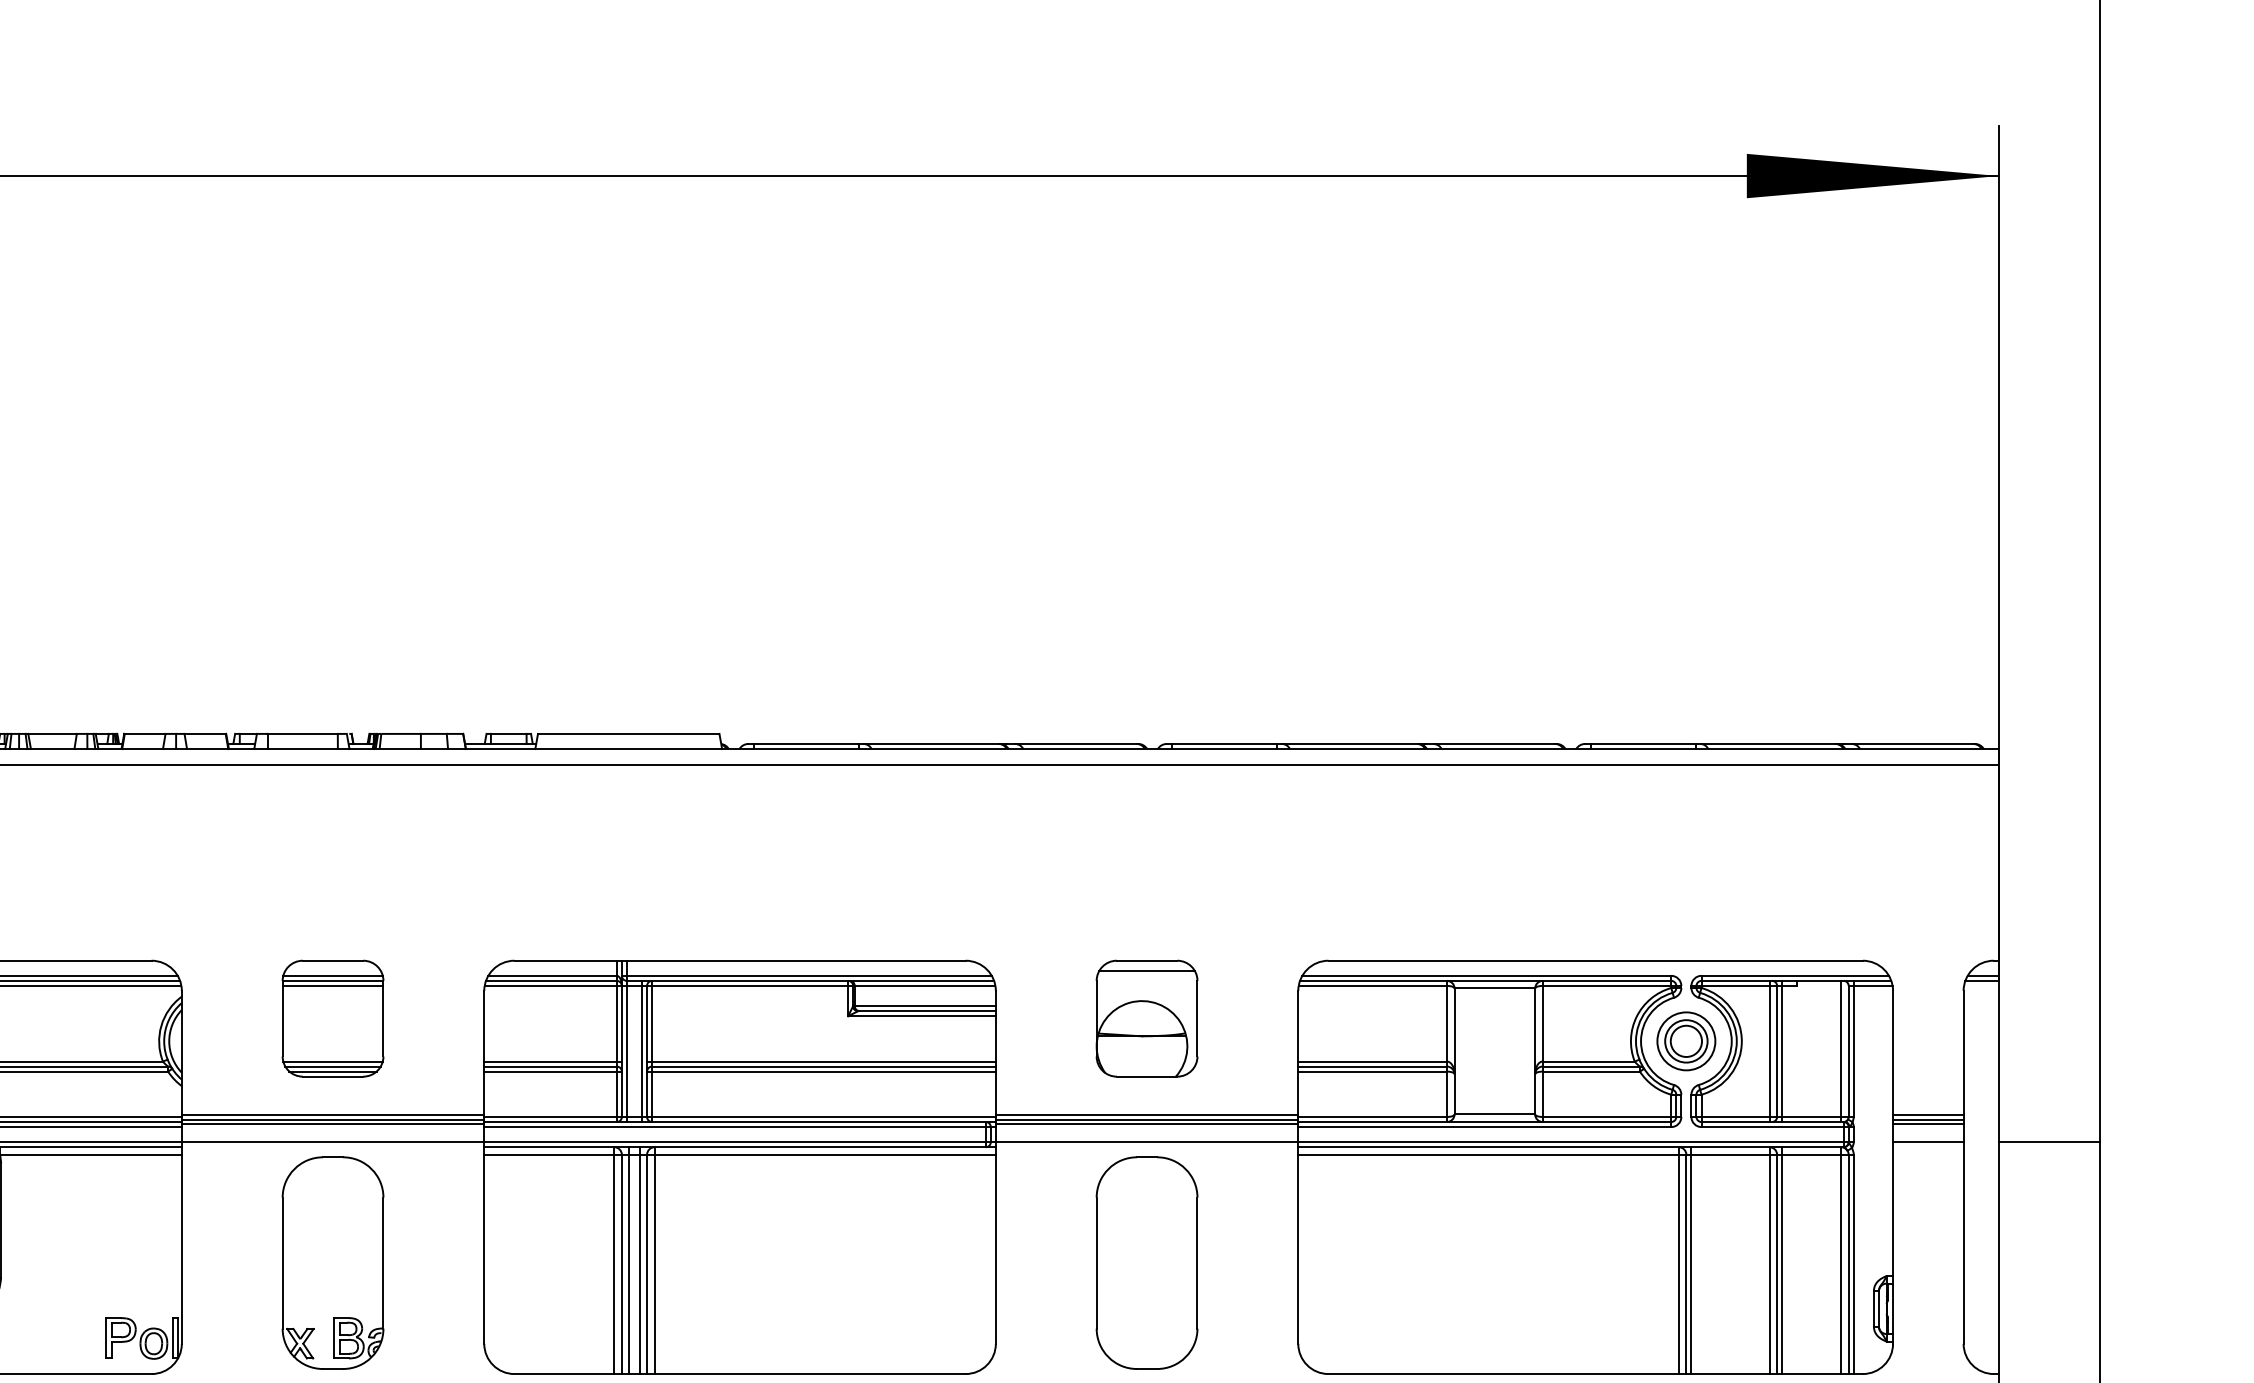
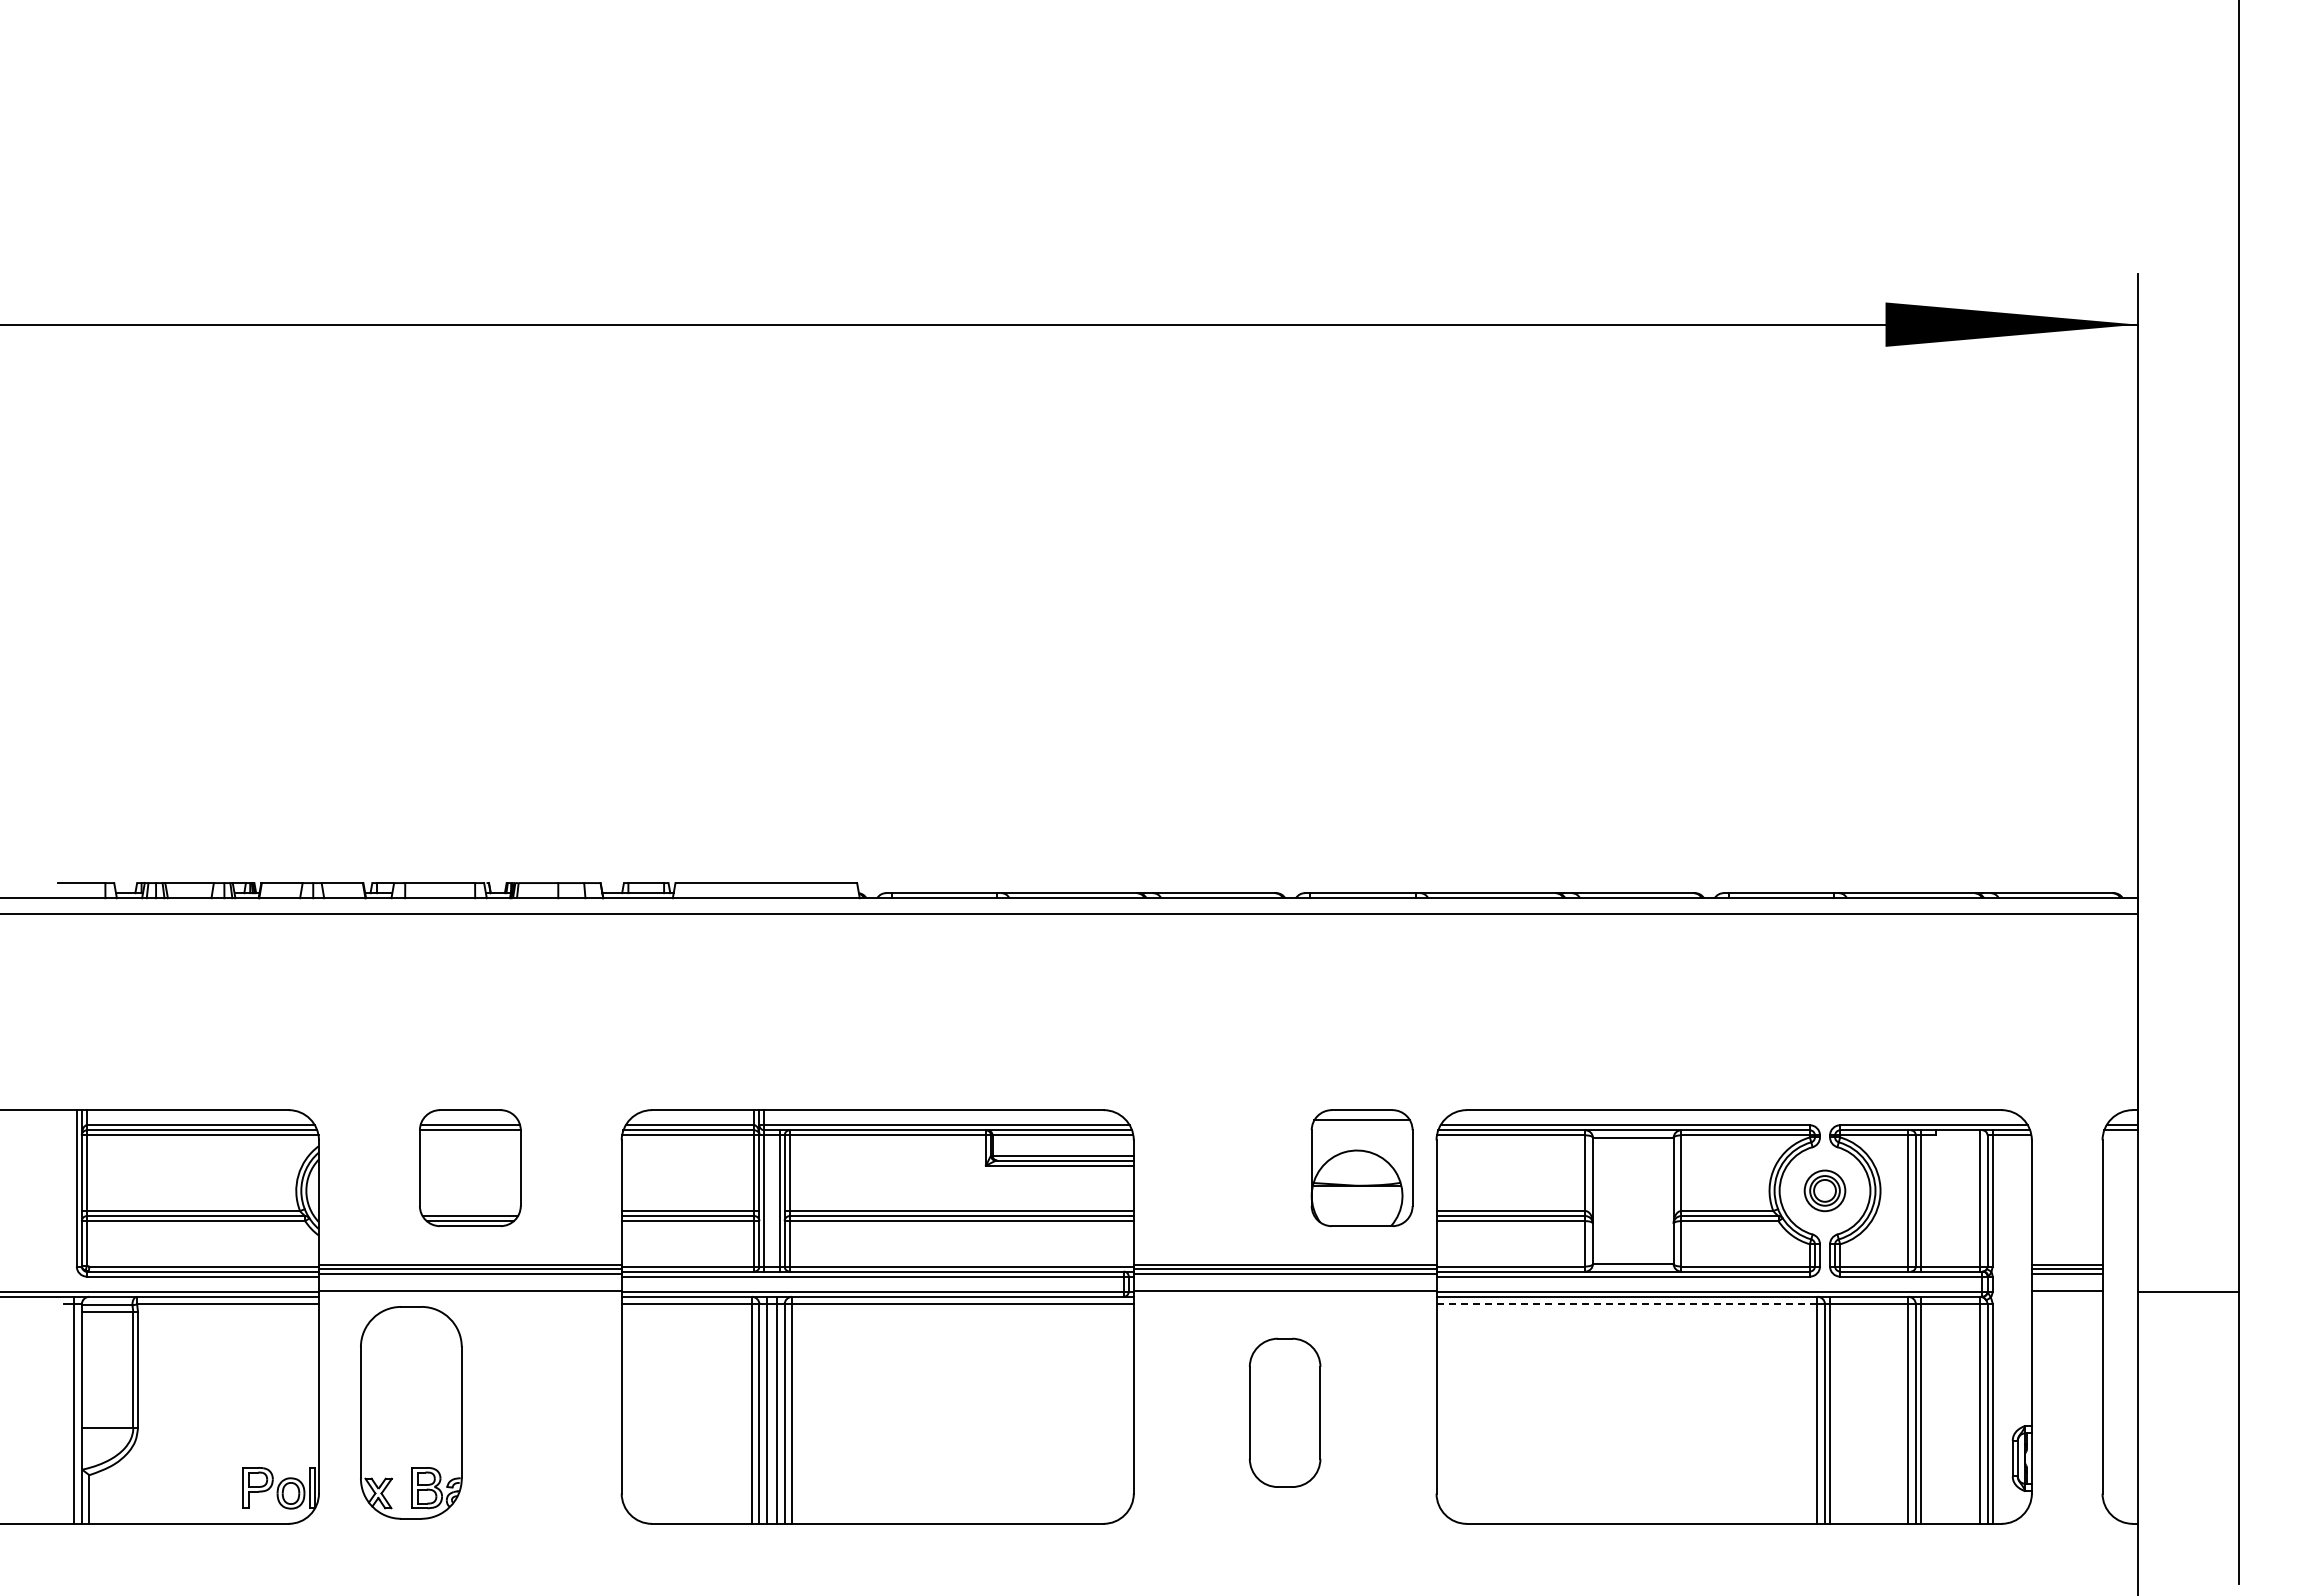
line: (332, 986) -> (469, 1135), removed
part: (1146, 1018) -> (1361, 1167), moved
part: (1685, 1041) -> (1824, 1190), size x0.7
line: (333, 1061) -> (470, 1211), removed
line: (1488, 1154) -> (1626, 1304), solid -> dashed
part: (333, 1262) -> (411, 1412), moved
part: (1146, 1262) -> (1284, 1412), size x0.7

